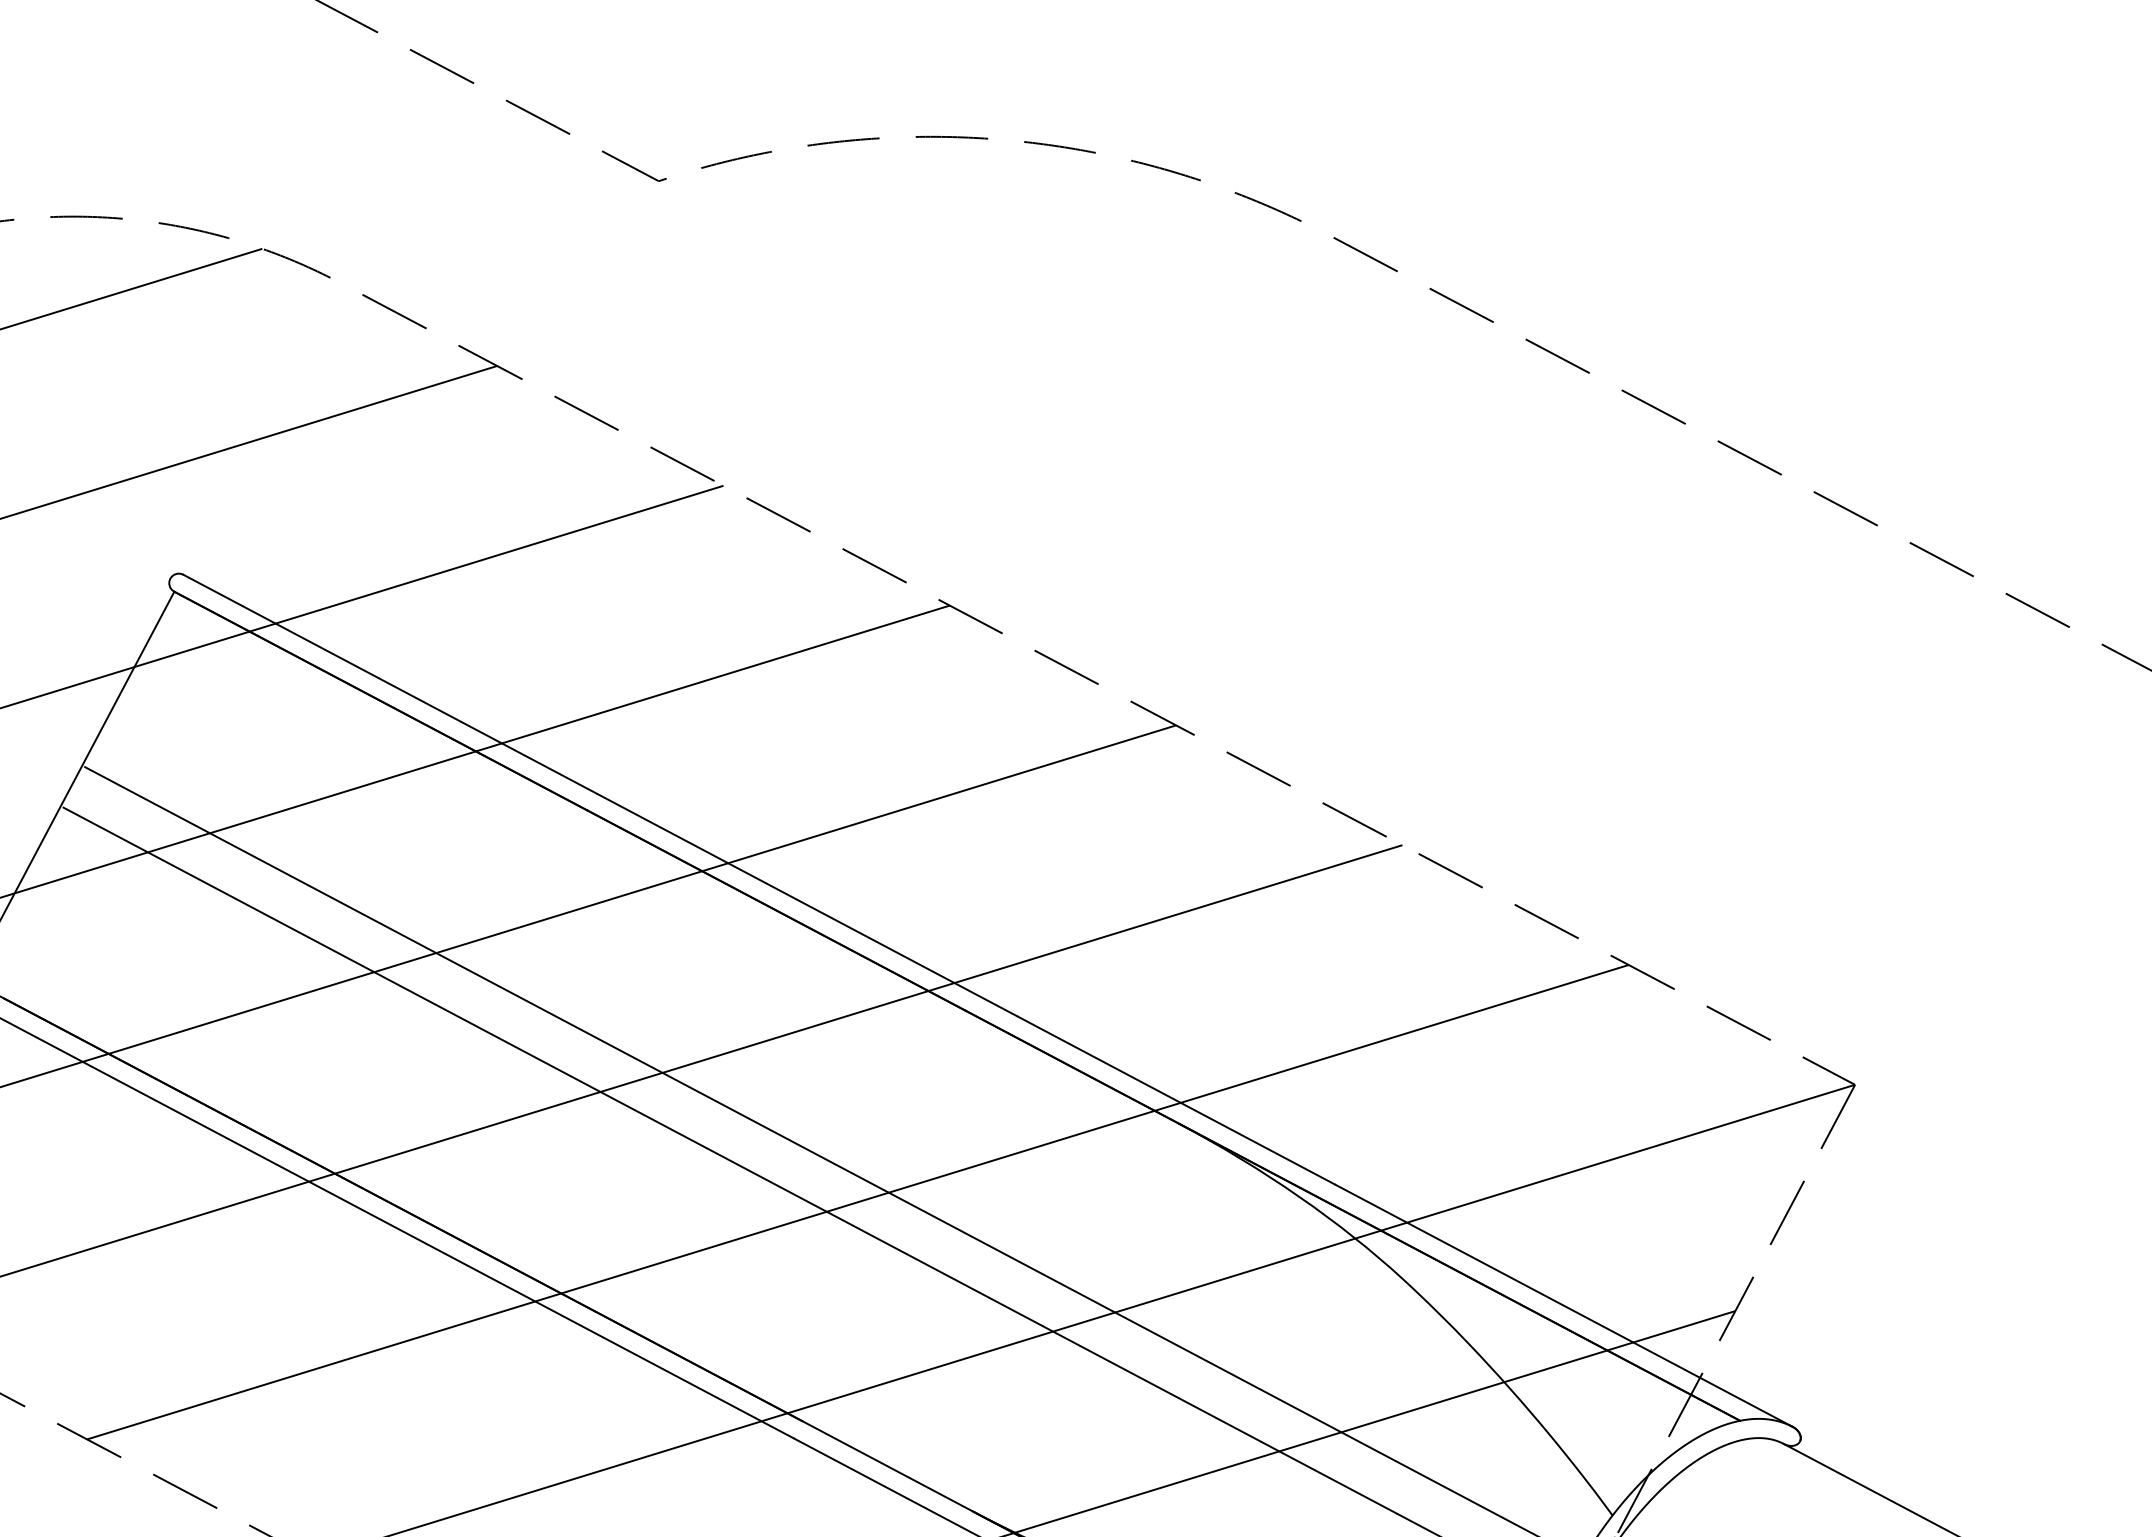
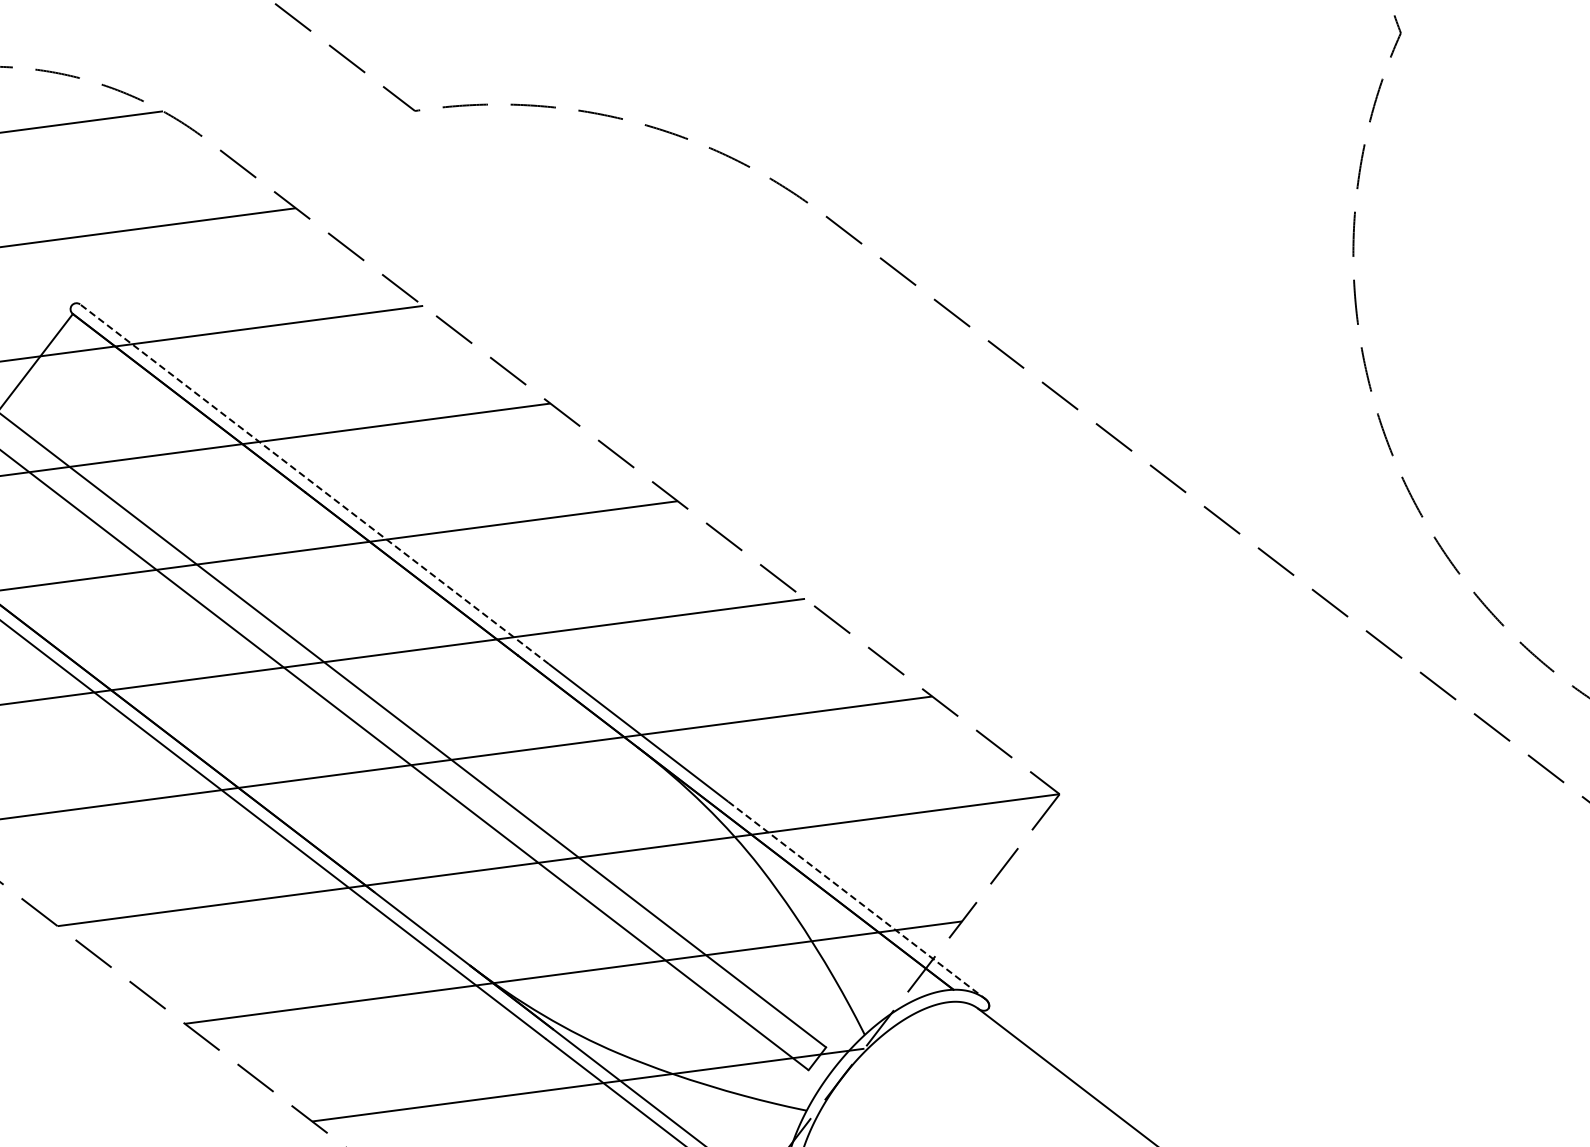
line: (599, 795) -> (314, 484), solid -> dashed
line: (1565, 1305) -> (857, 900), solid -> dashed

